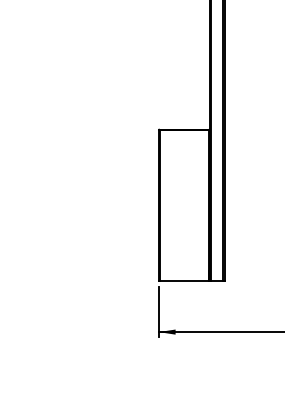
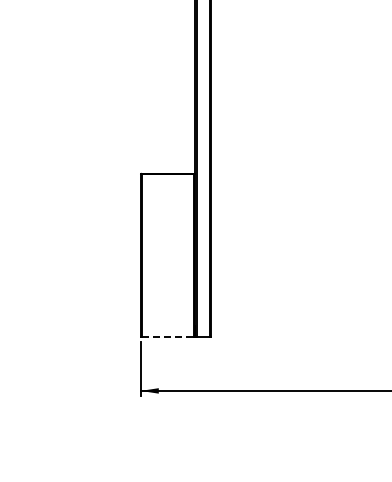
line: (184, 281) -> (168, 336), solid -> dashed

